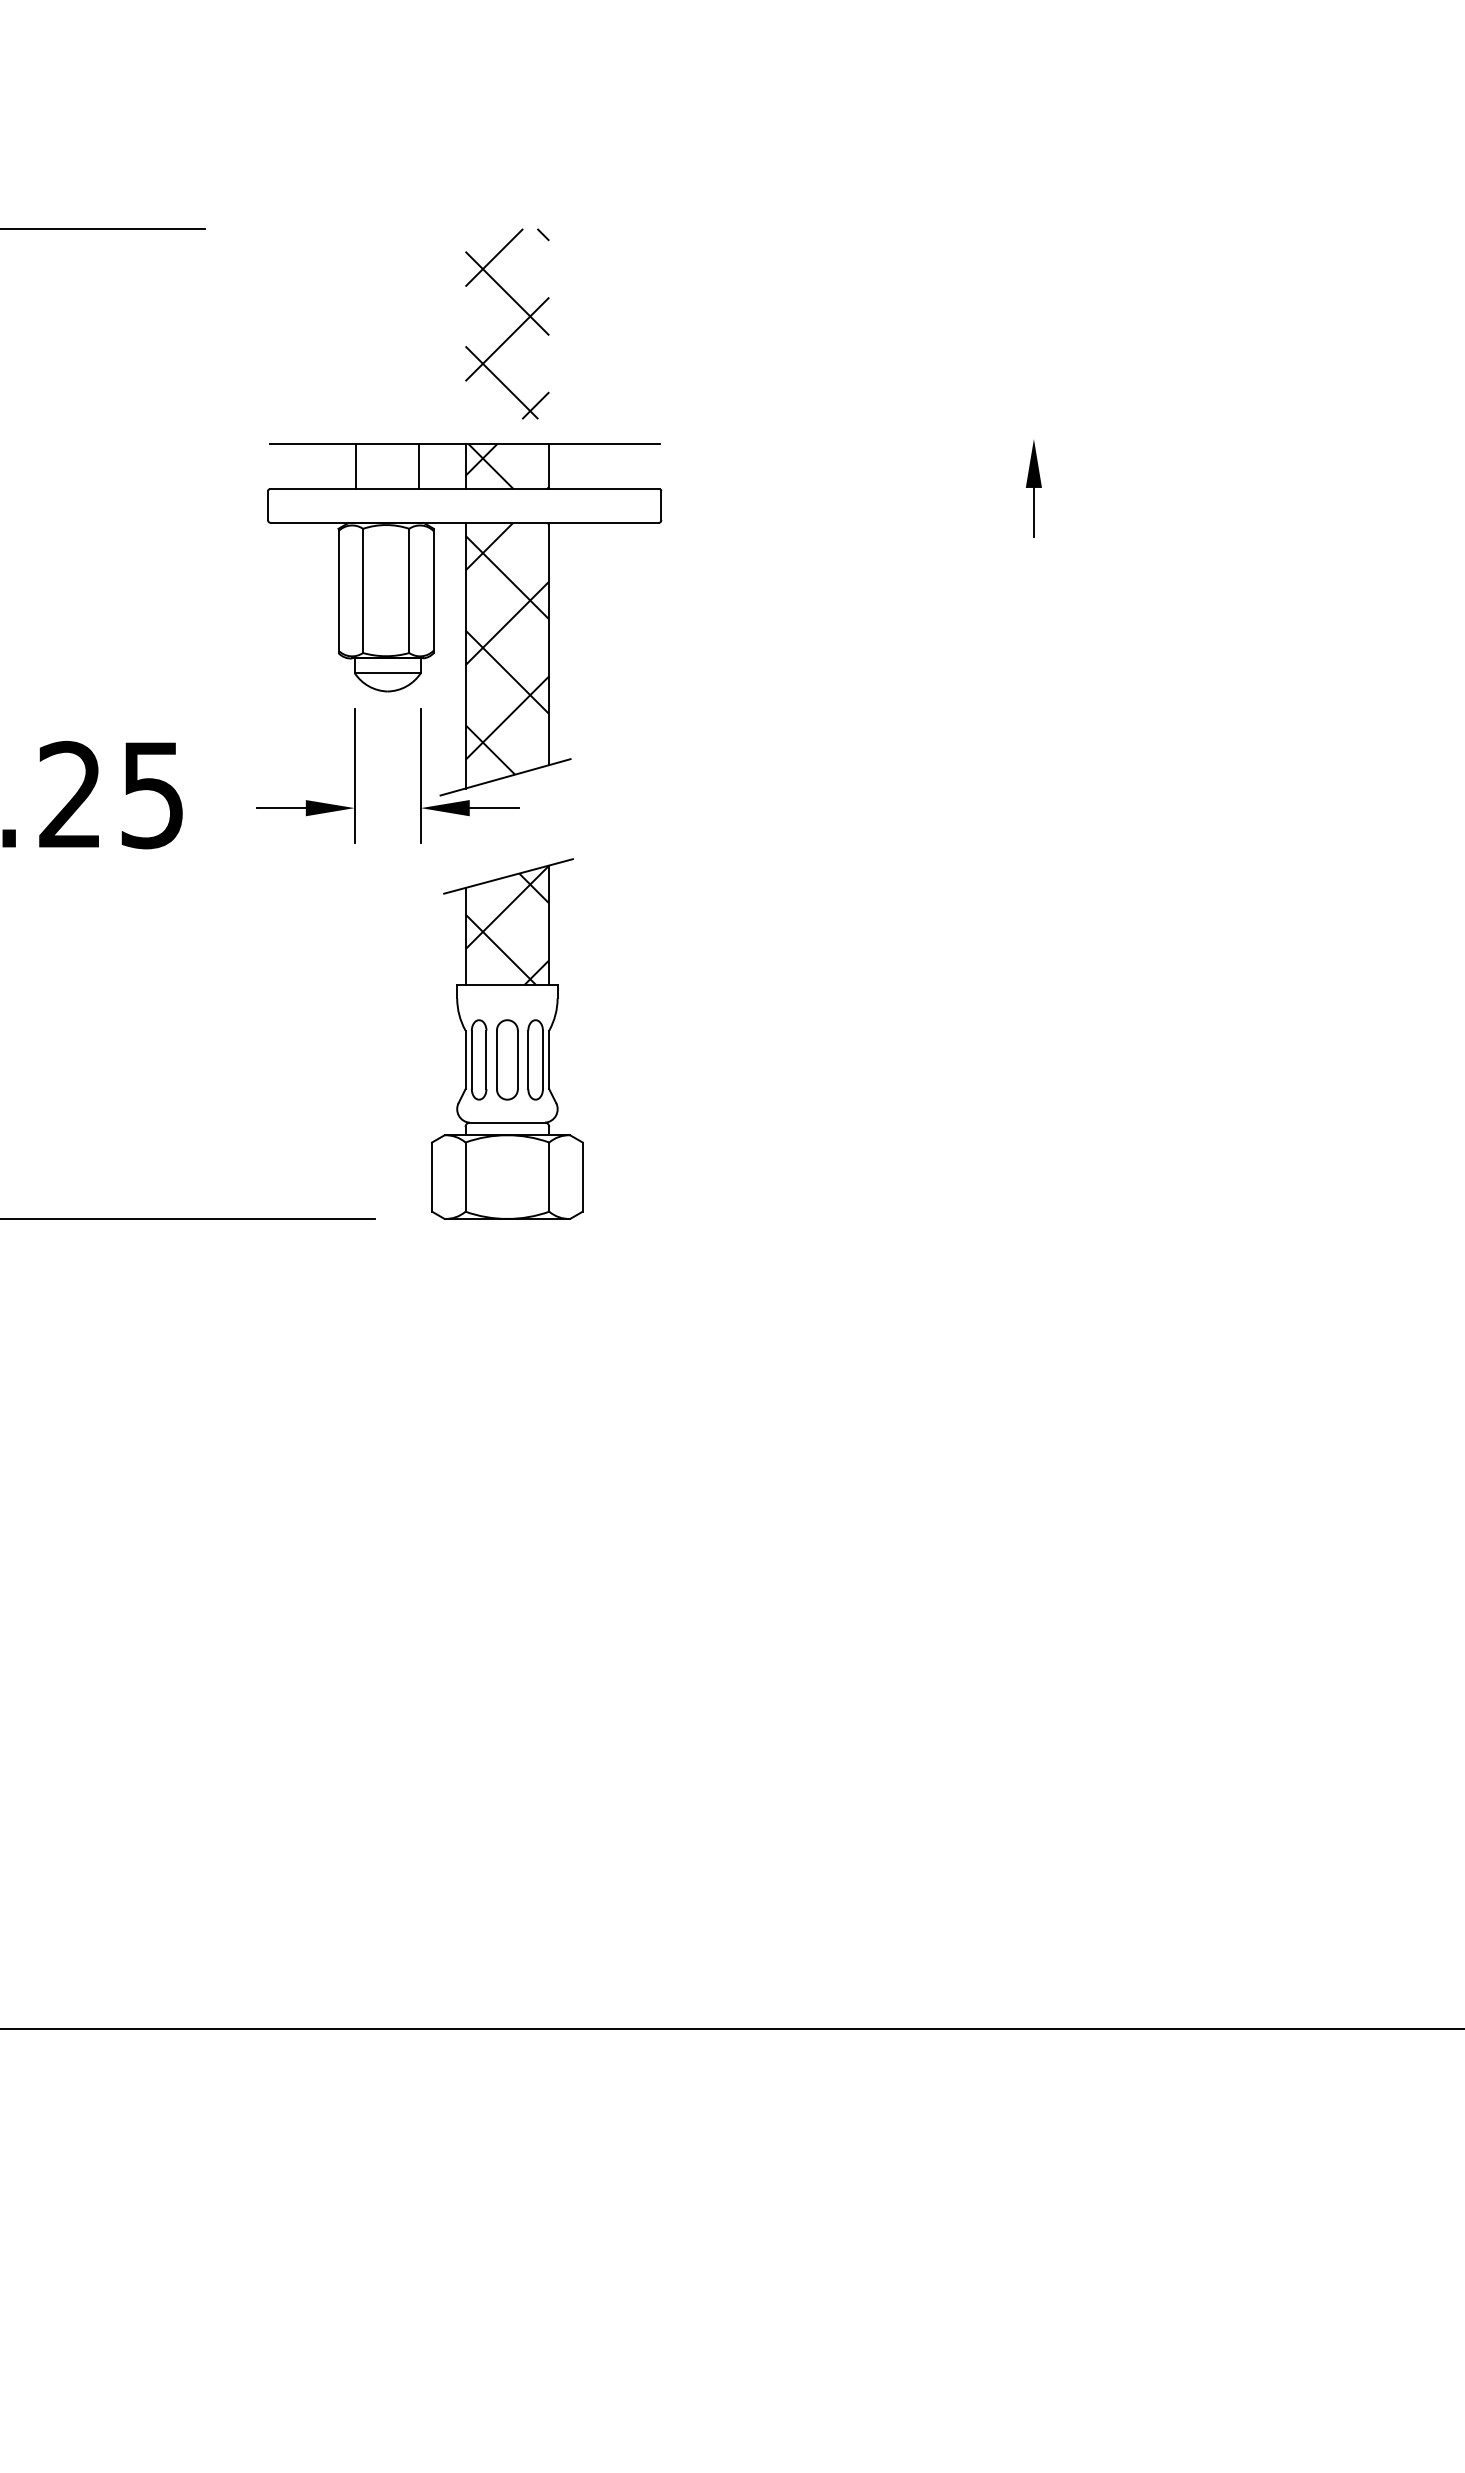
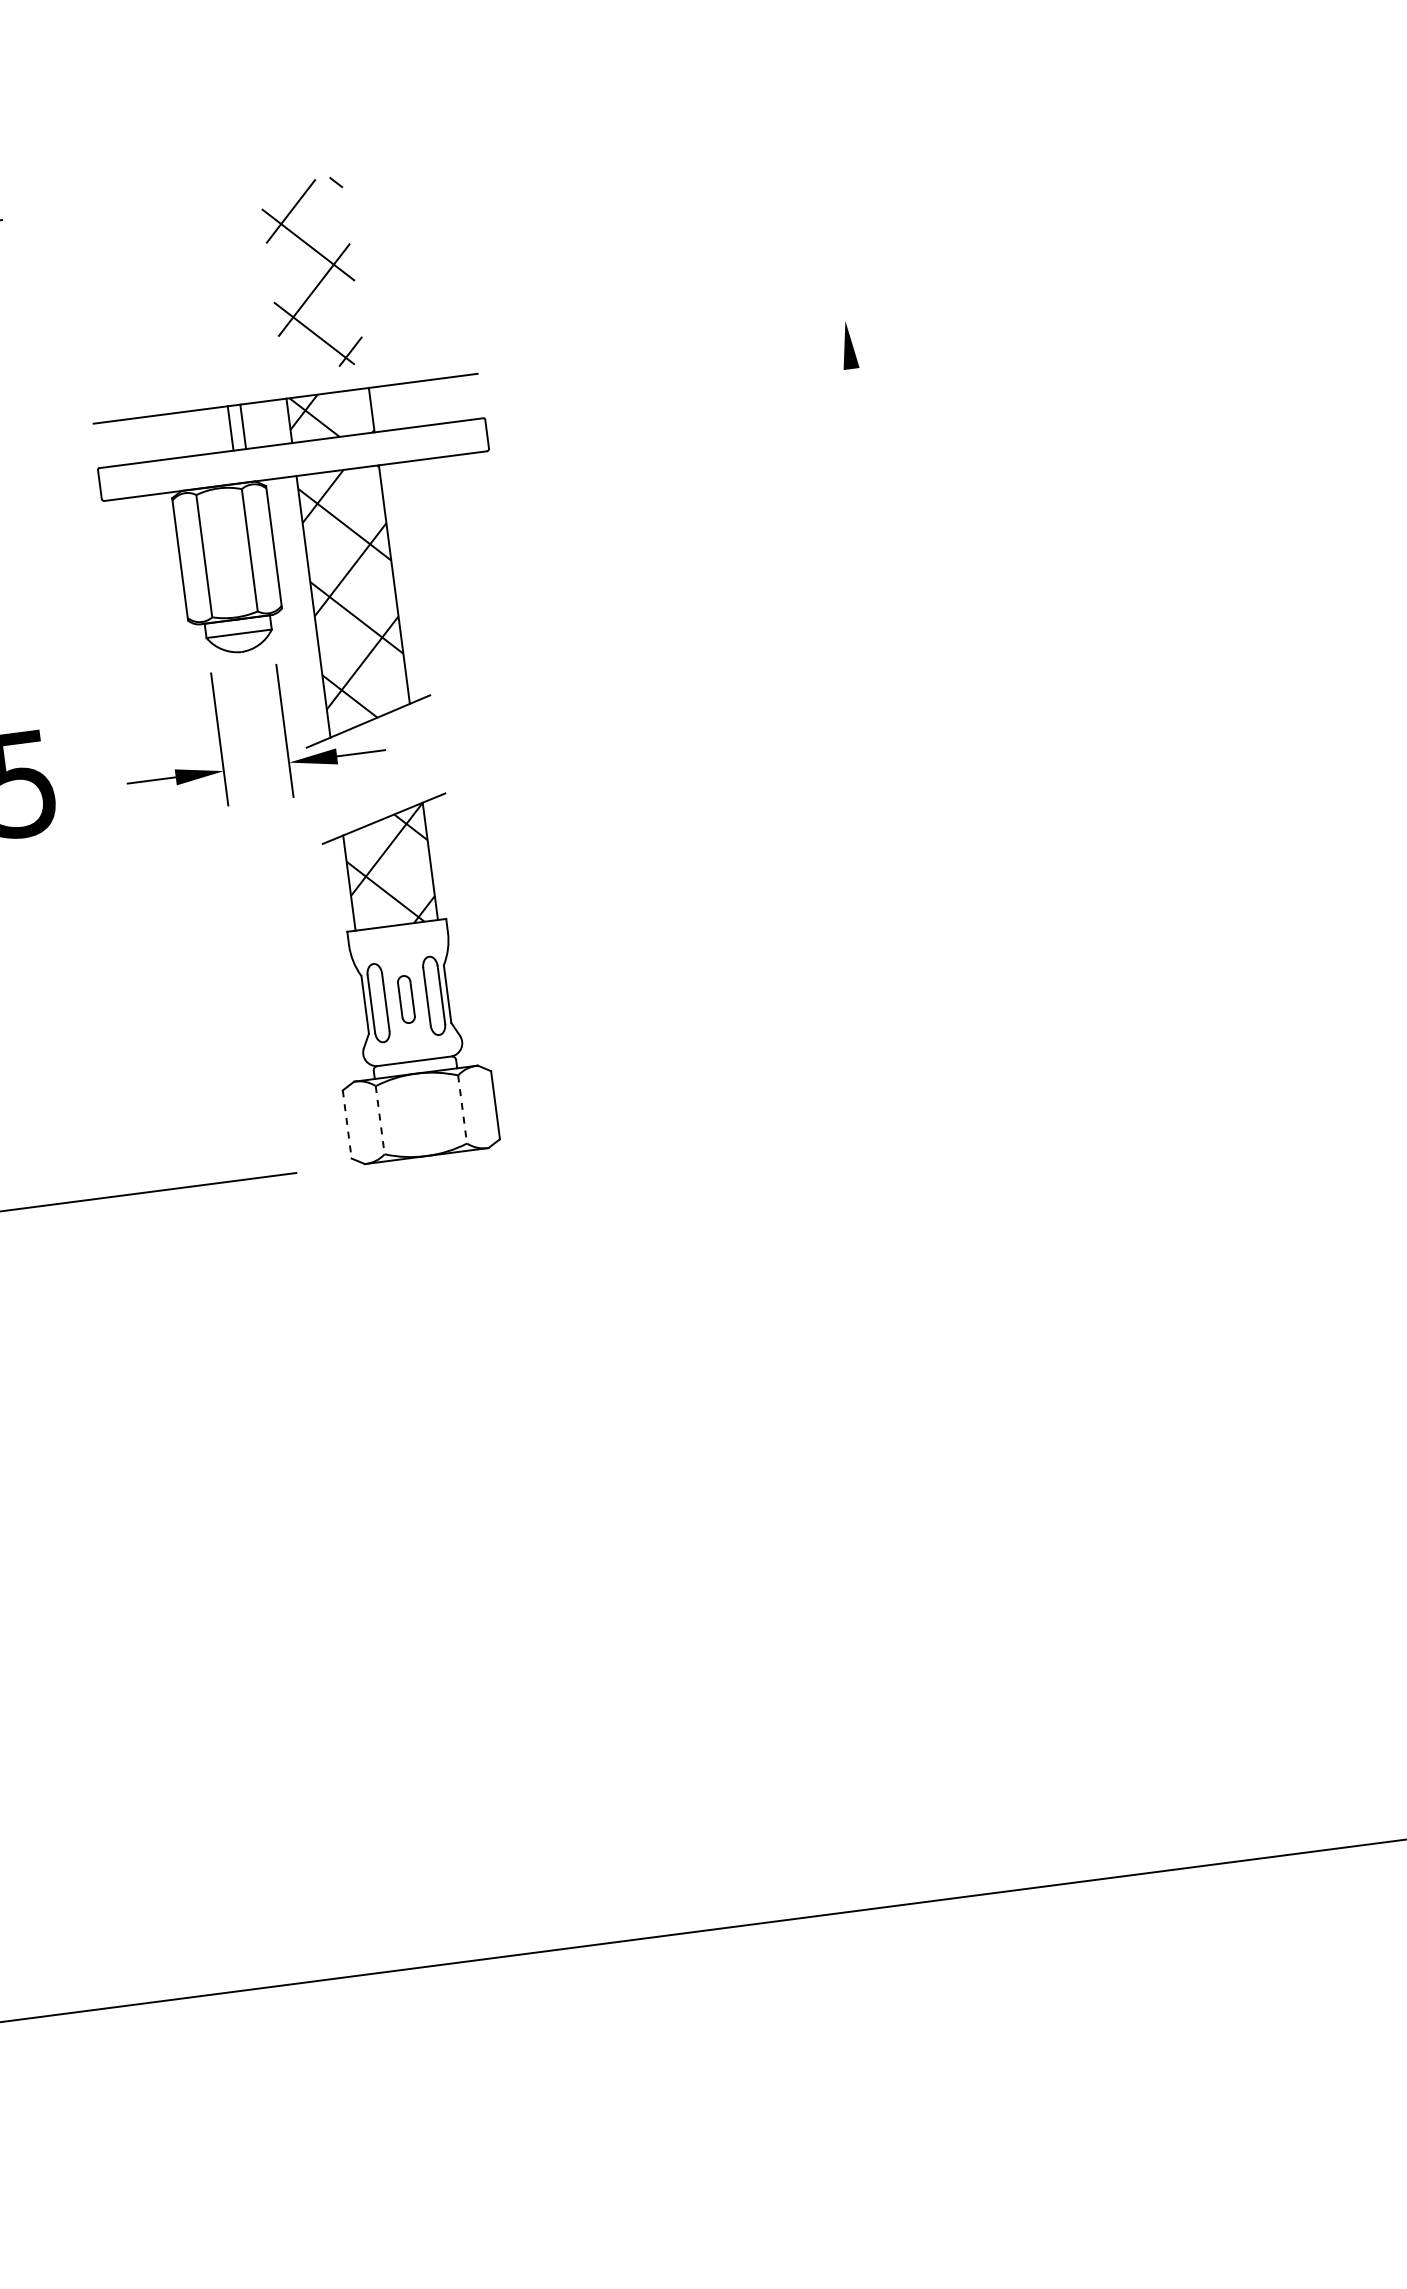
line: (355, 466) -> (230, 428), moved
line: (1033, 511) -> (854, 392), removed
part: (507, 1059) -> (406, 999), size x0.6
line: (432, 1177) -> (347, 1124), solid -> dashed
line: (465, 1177) -> (380, 1120), solid -> dashed
line: (549, 1177) -> (462, 1109), solid -> dashed

